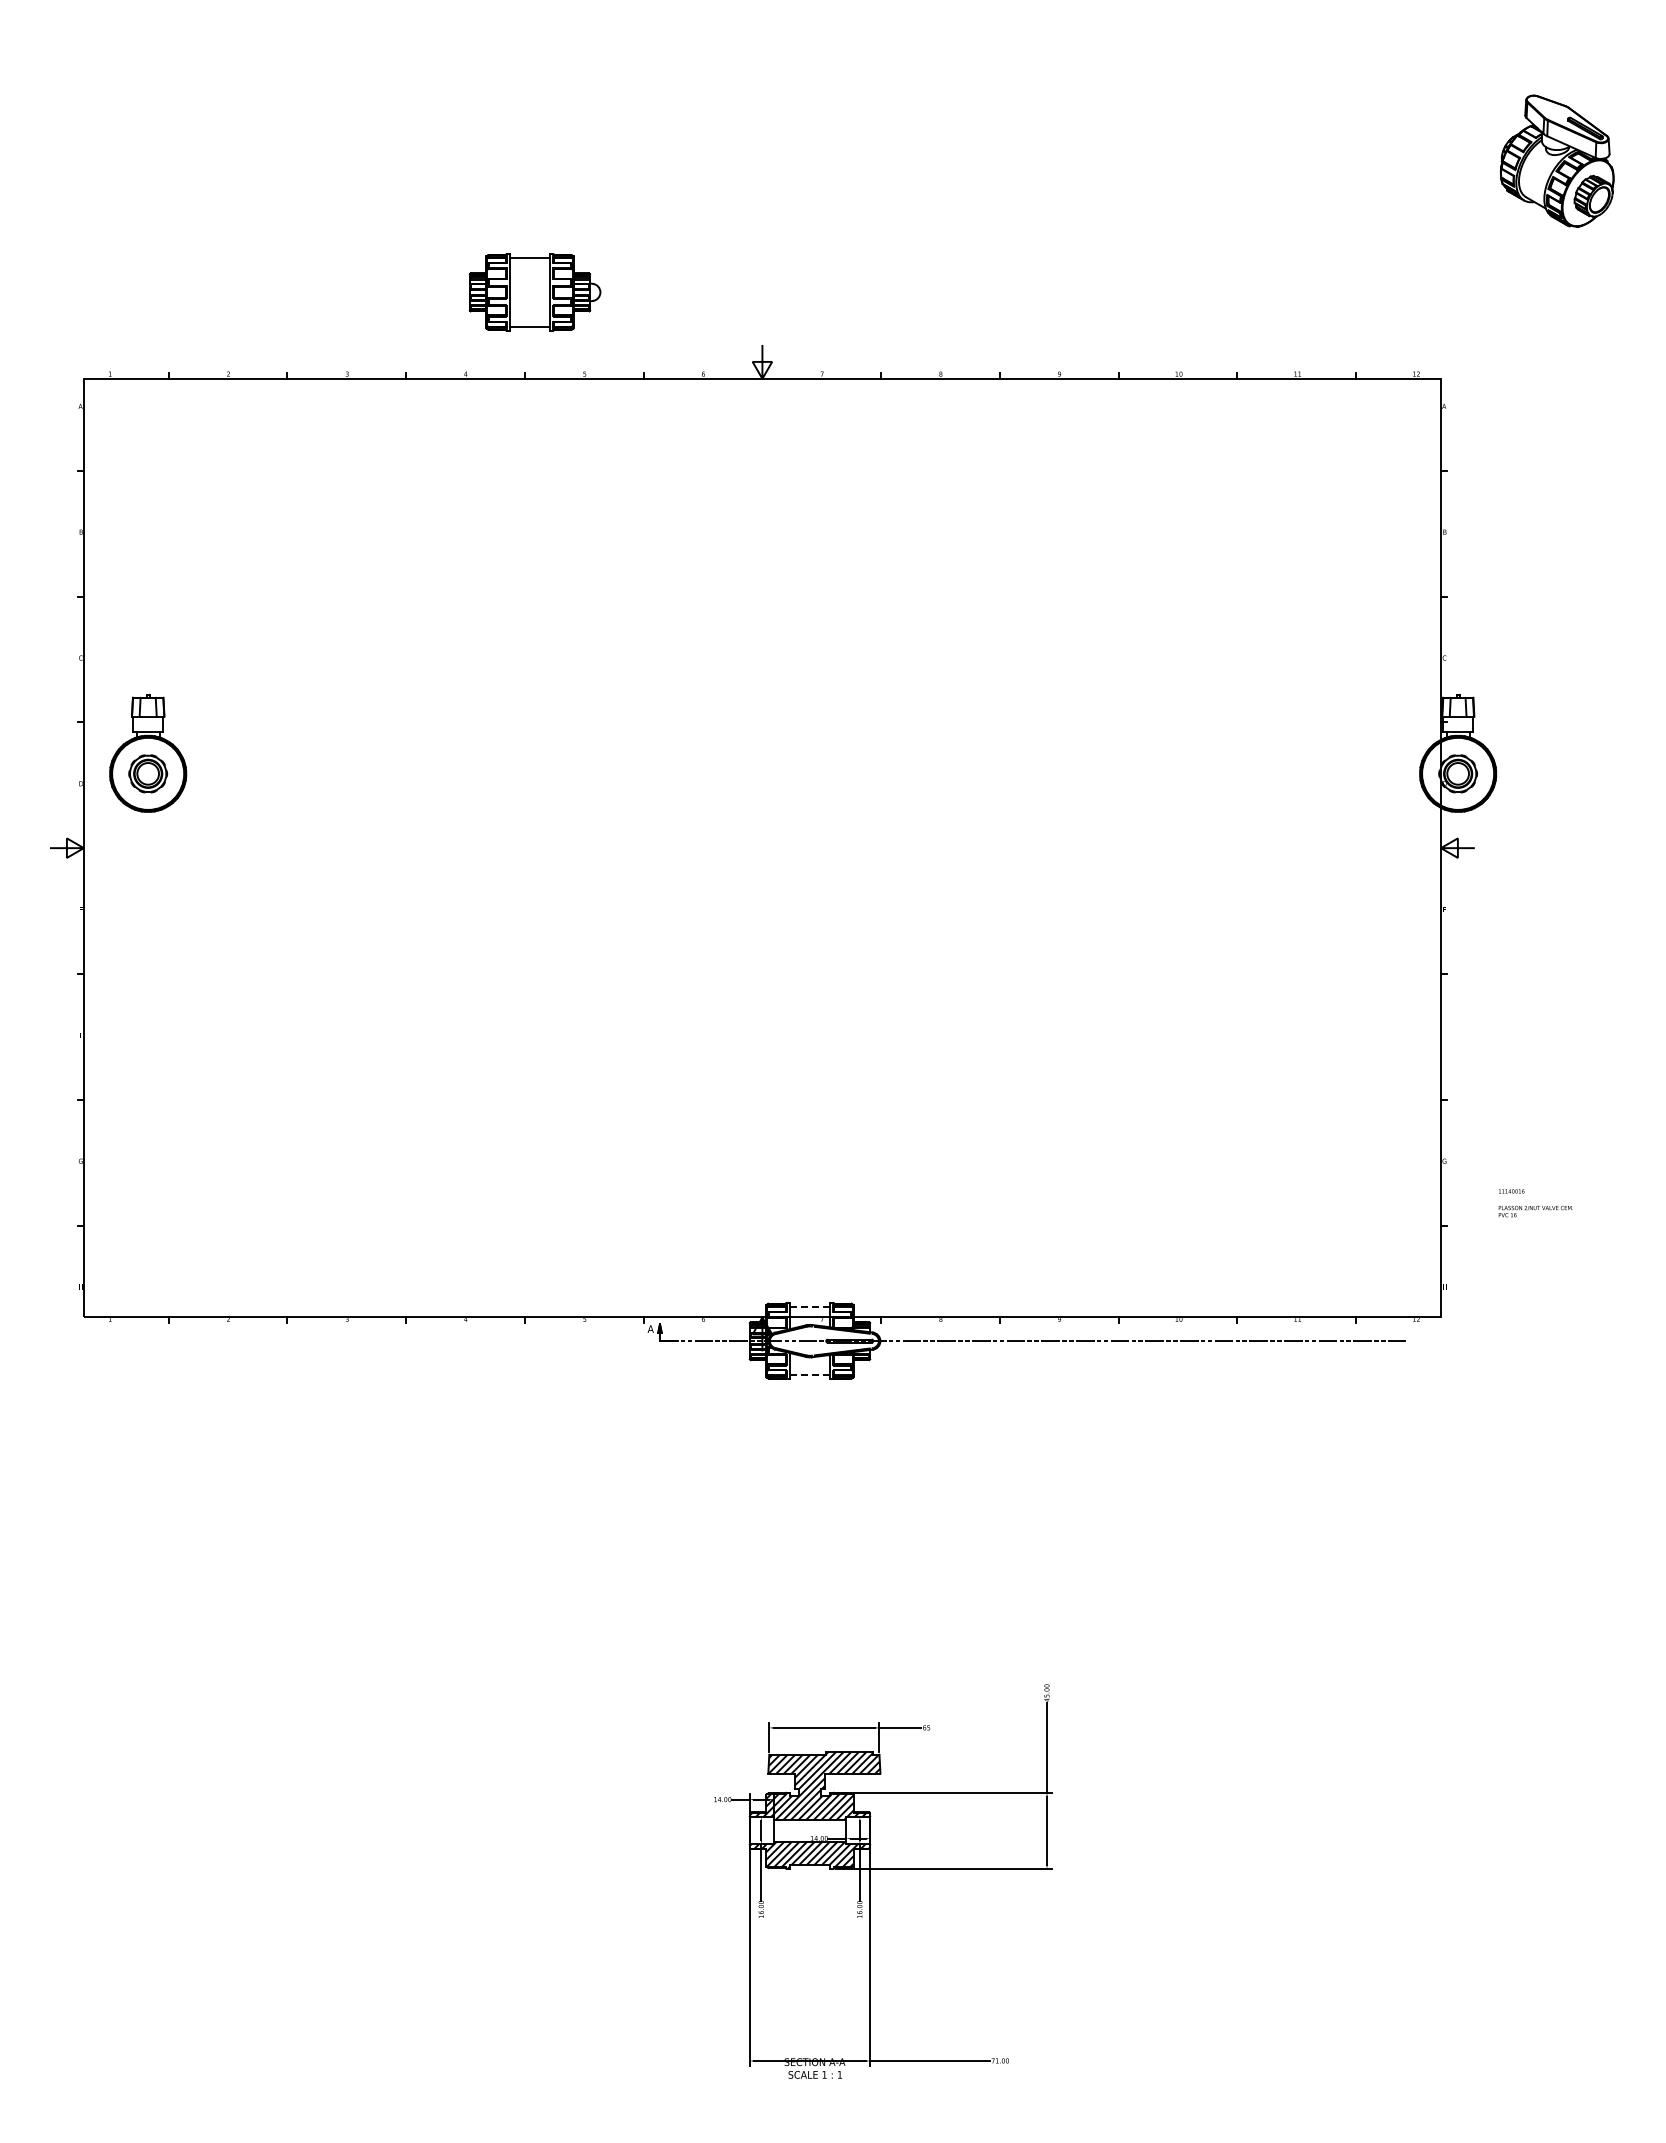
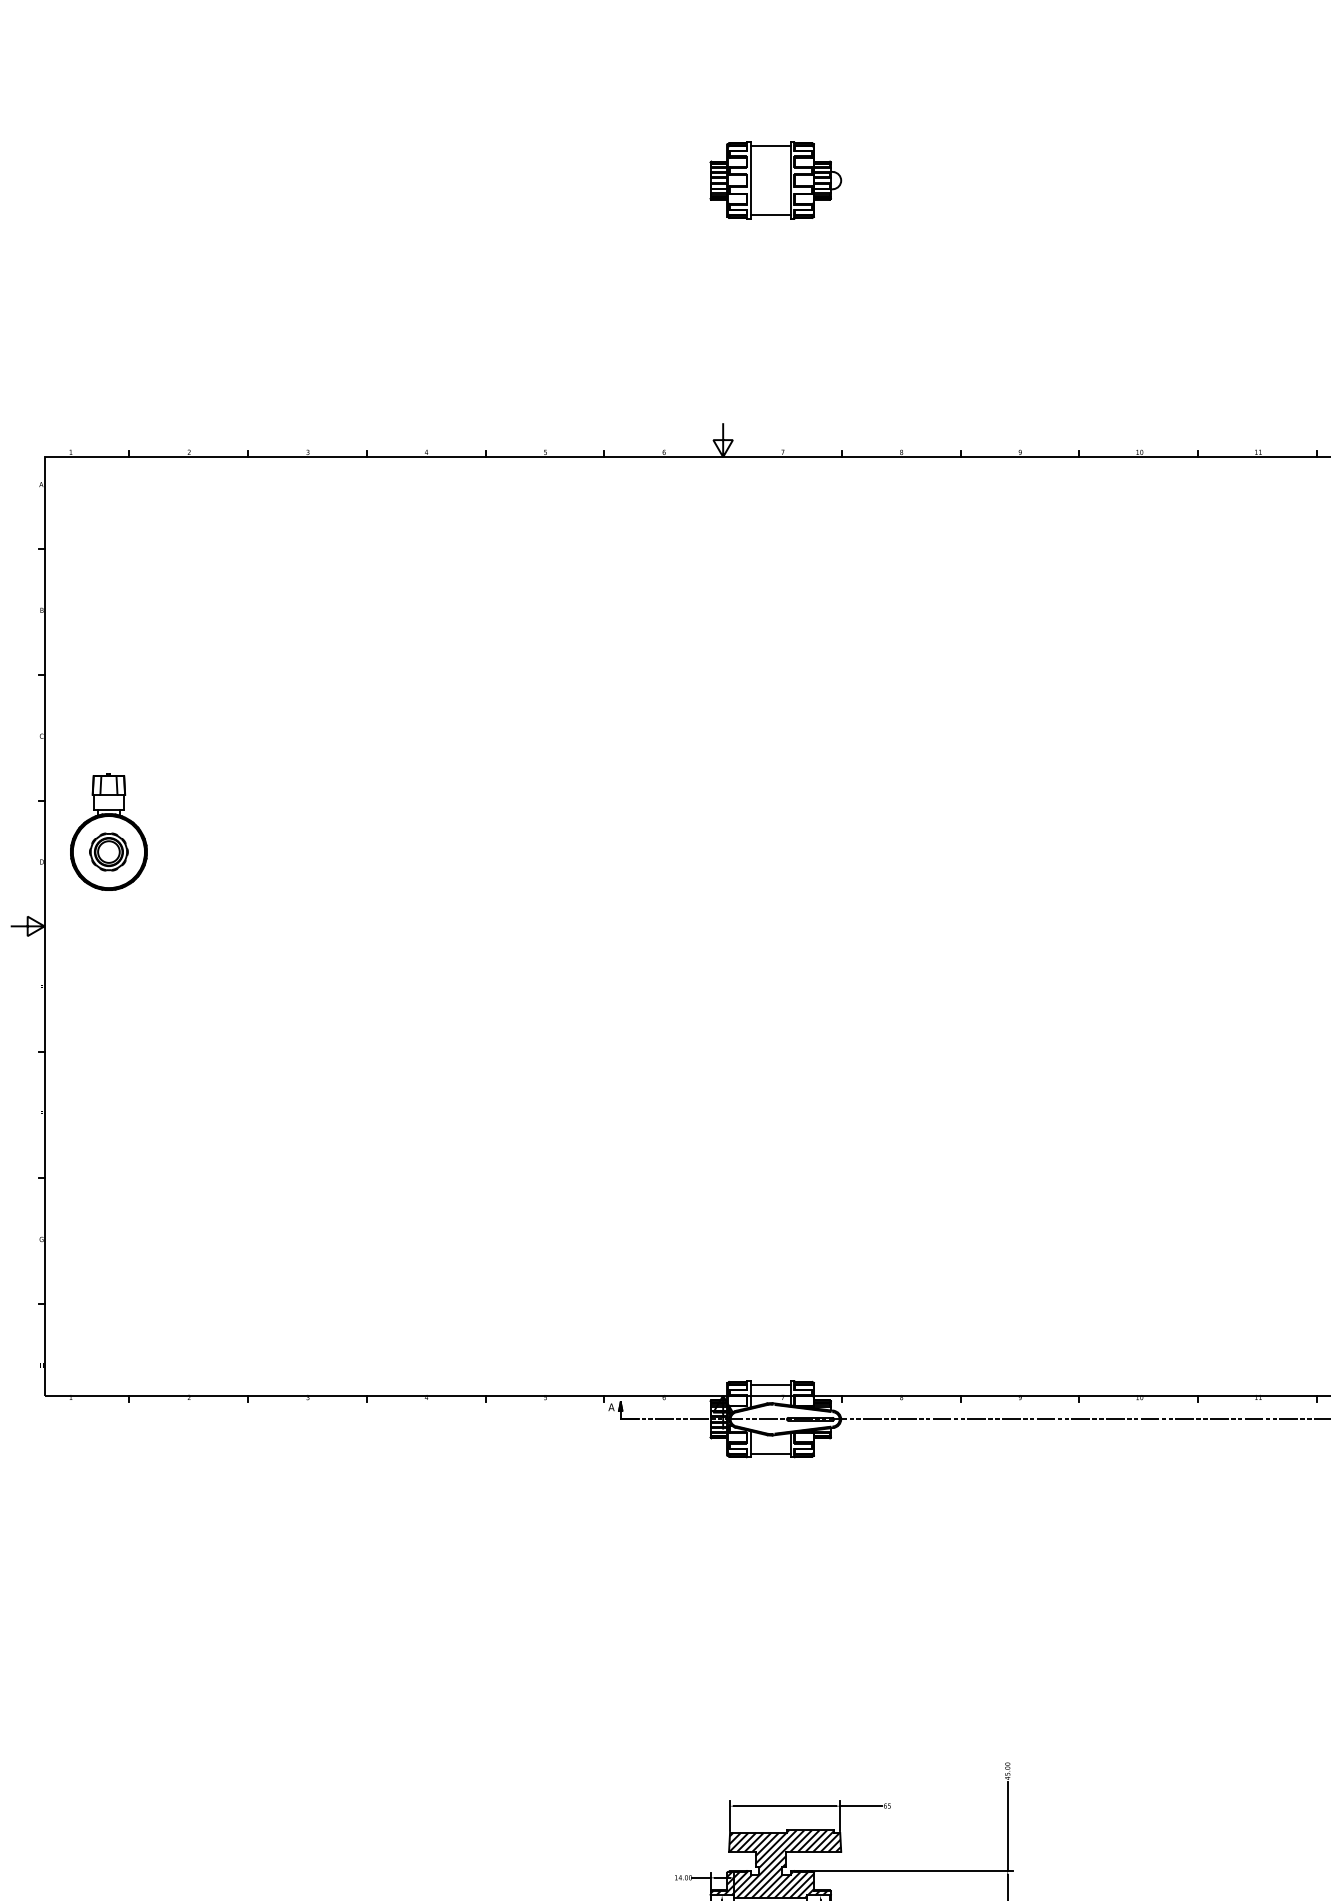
part: (534, 292) -> (775, 180), moved
line: (809, 1306) -> (770, 1384), dashed -> solid
line: (809, 1375) -> (770, 1453), dashed -> solid

